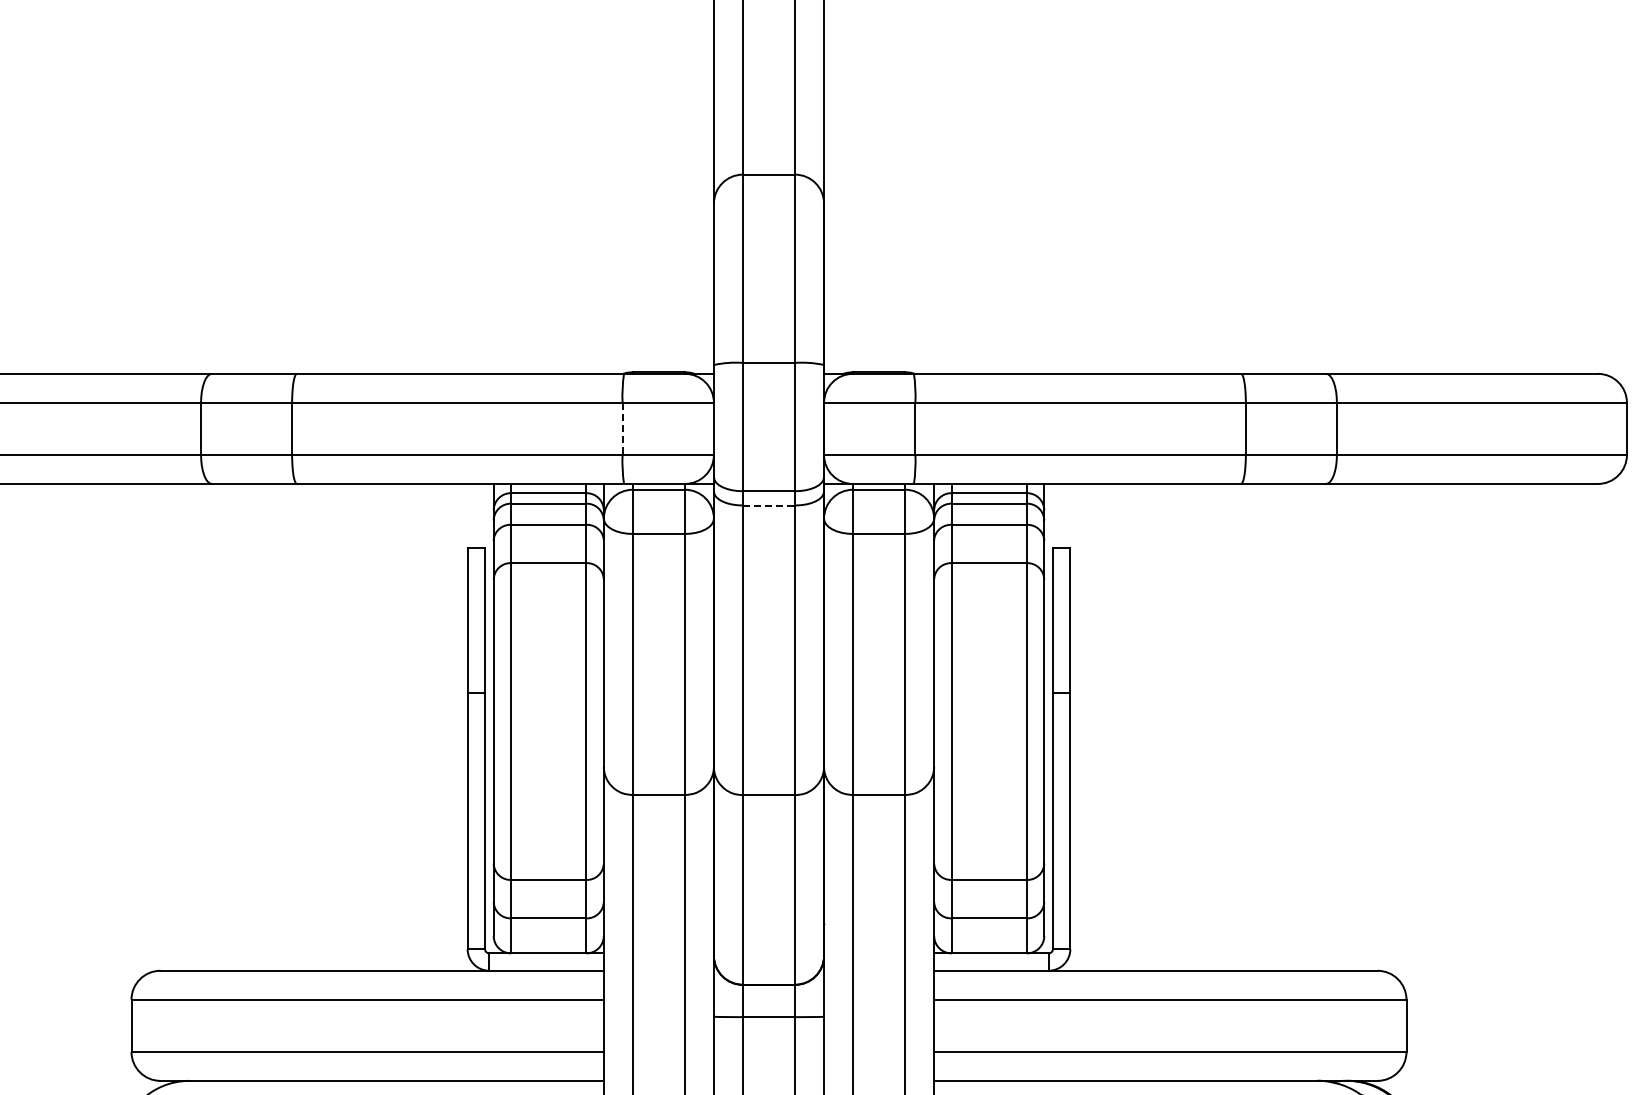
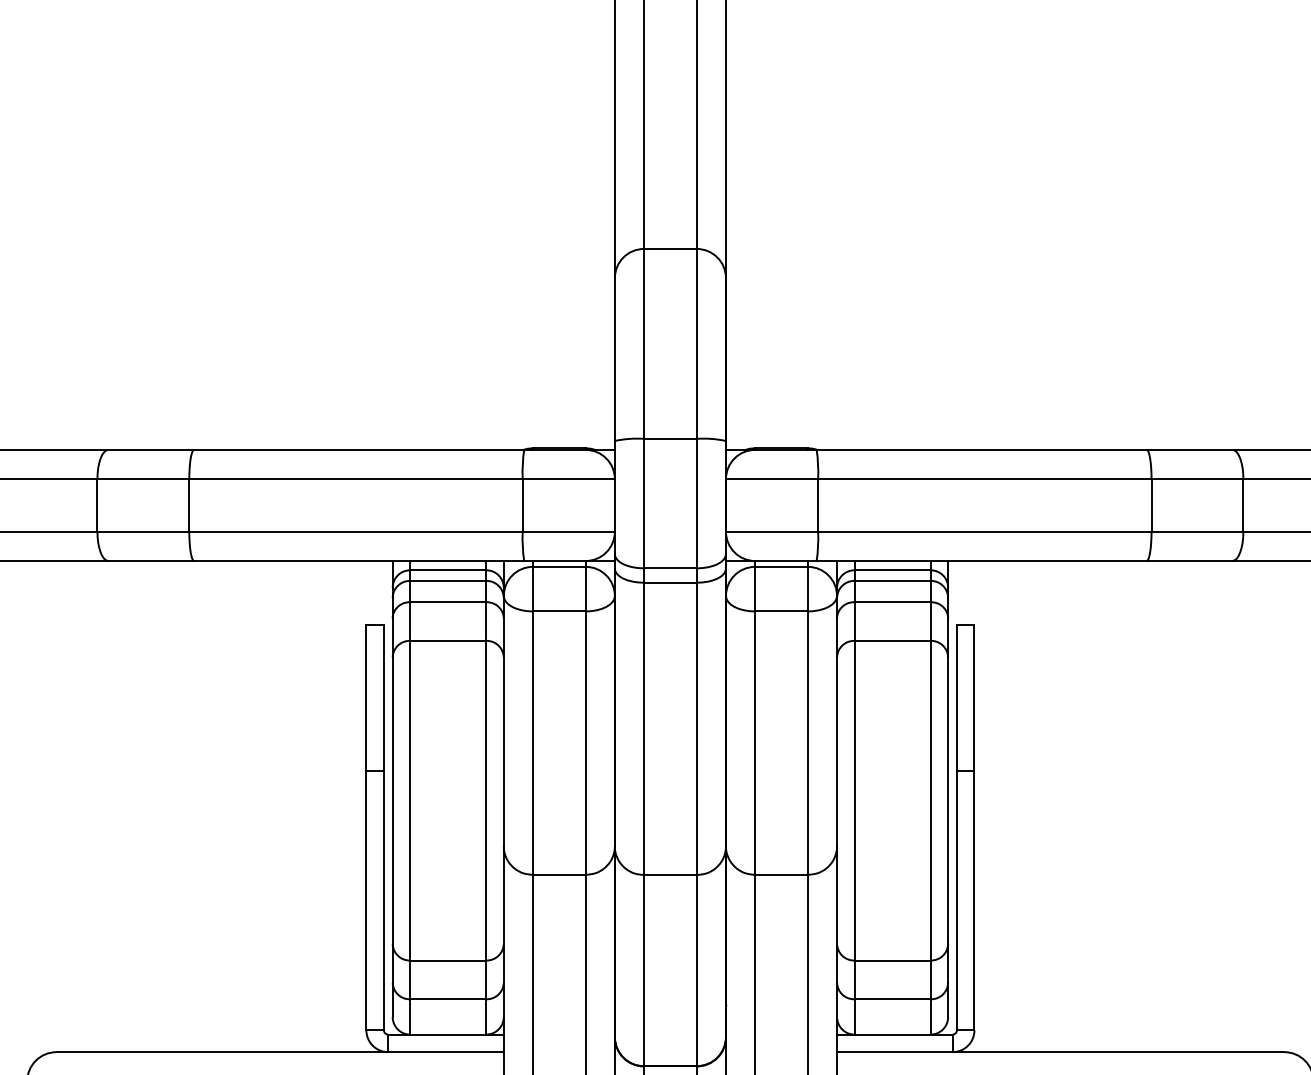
line: (622, 429) -> (522, 506), dashed -> solid
line: (769, 505) -> (670, 582), dashed -> solid

